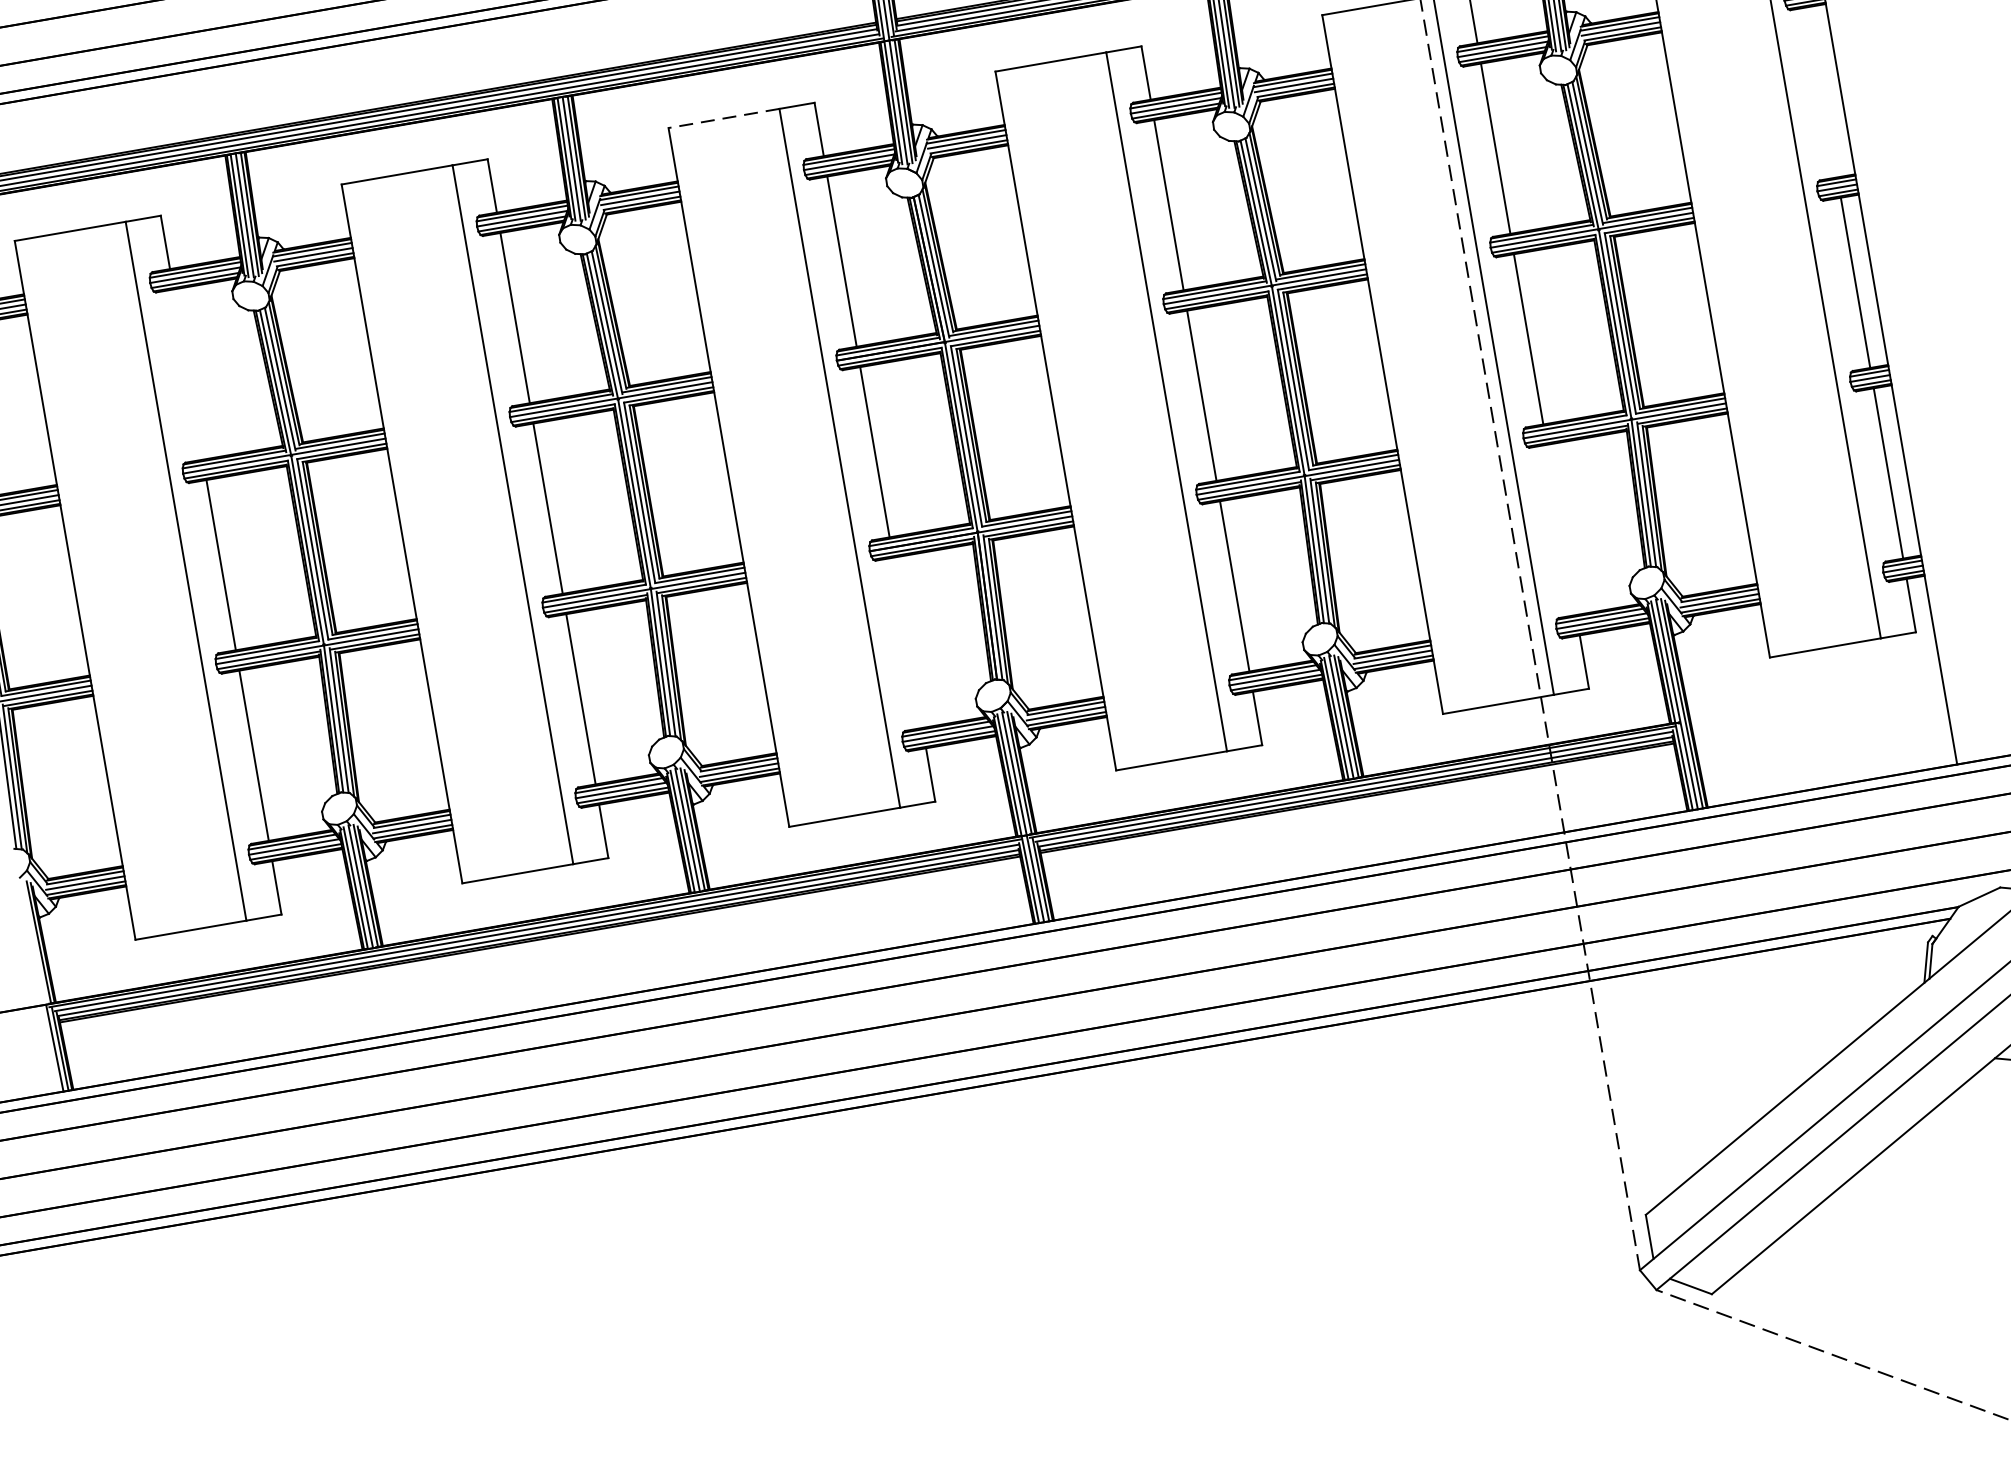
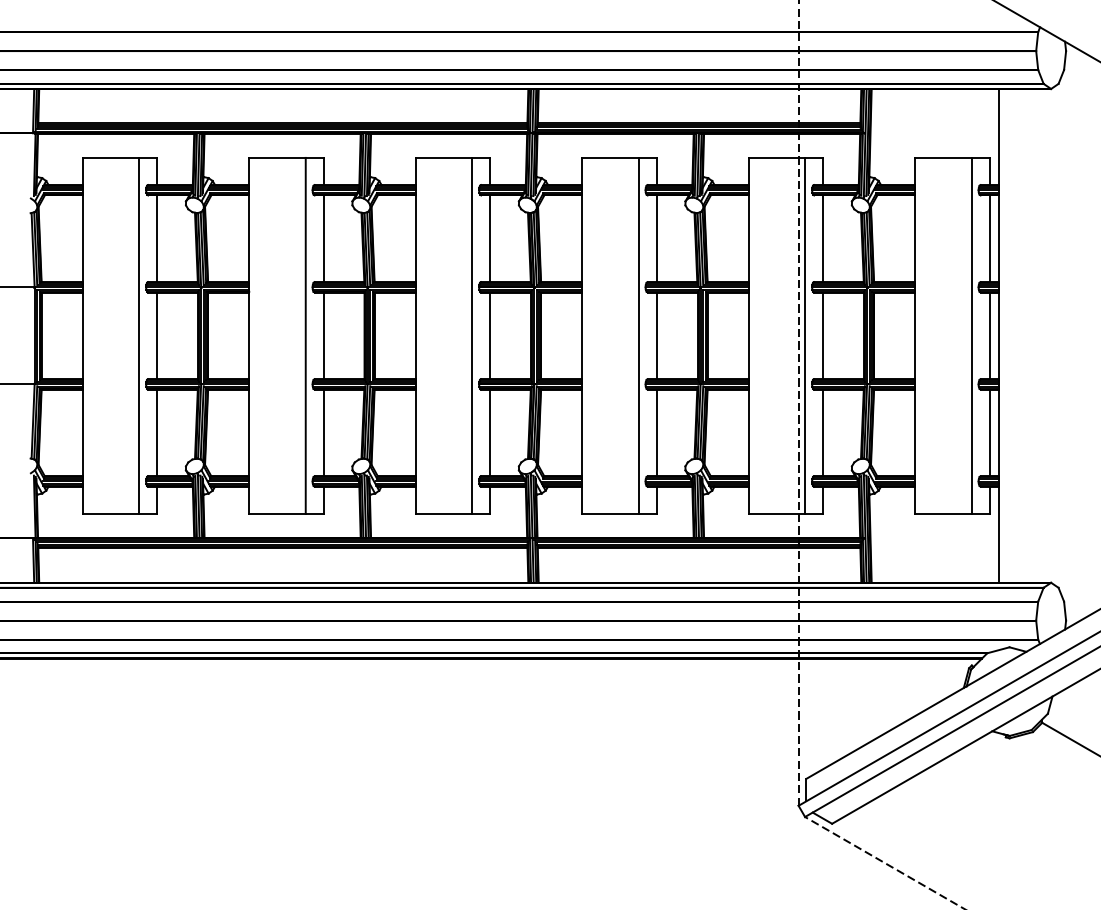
line: (1822, 91) -> (989, 238), added
line: (722, 117) -> (443, 157), dashed -> solid
line: (188, 373) -> (157, 238), added
line: (1562, 528) -> (823, 432), added
line: (908, 641) -> (490, 432), added

